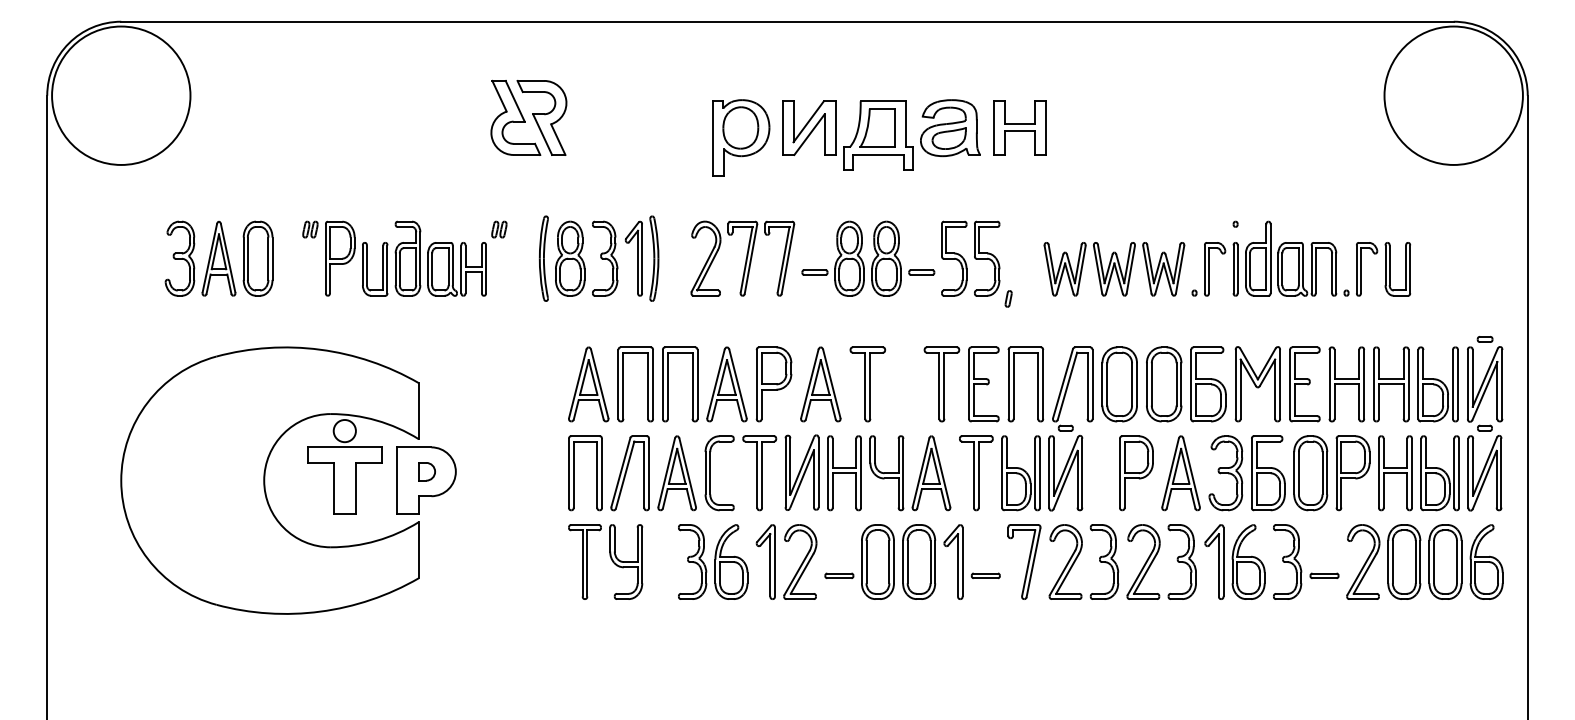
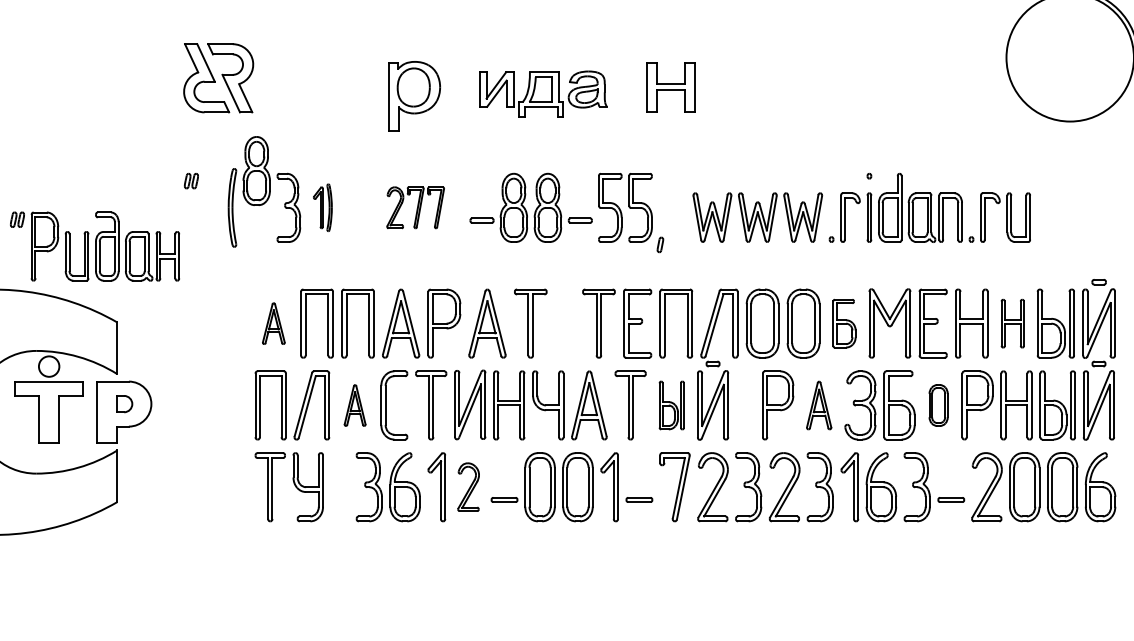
part: (881, 134) -> (543, 93), size x0.7
part: (394, 258) -> (94, 246), moved
part: (570, 258) -> (256, 170), moved
part: (641, 258) -> (322, 207), size x0.6
part: (742, 258) -> (415, 207), size x0.6
part: (588, 384) -> (273, 323), size x0.6
part: (1208, 384) -> (844, 323), size x0.7
part: (1391, 384) -> (1012, 323), size x0.7
part: (676, 473) -> (354, 405), size x0.6
part: (1020, 473) -> (671, 405), size x0.7
part: (1180, 473) -> (818, 405), size x0.7
part: (1310, 473) -> (938, 405), size x0.6
part: (800, 561) -> (468, 486), size x0.7

